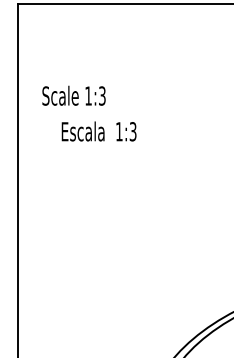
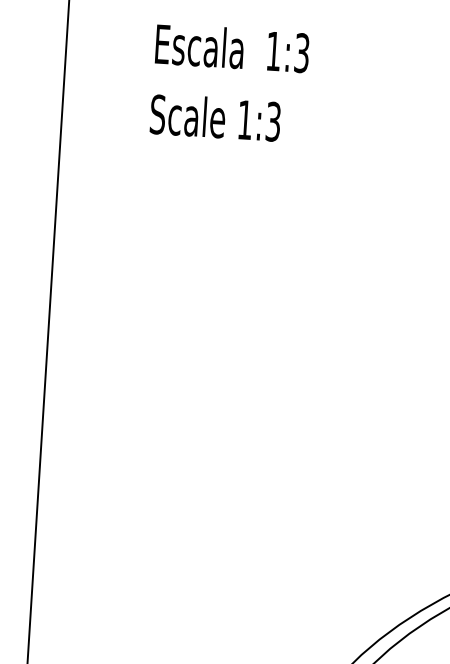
text: (73, 95) -> (214, 117), moved
text: (98, 131) -> (231, 48), moved

